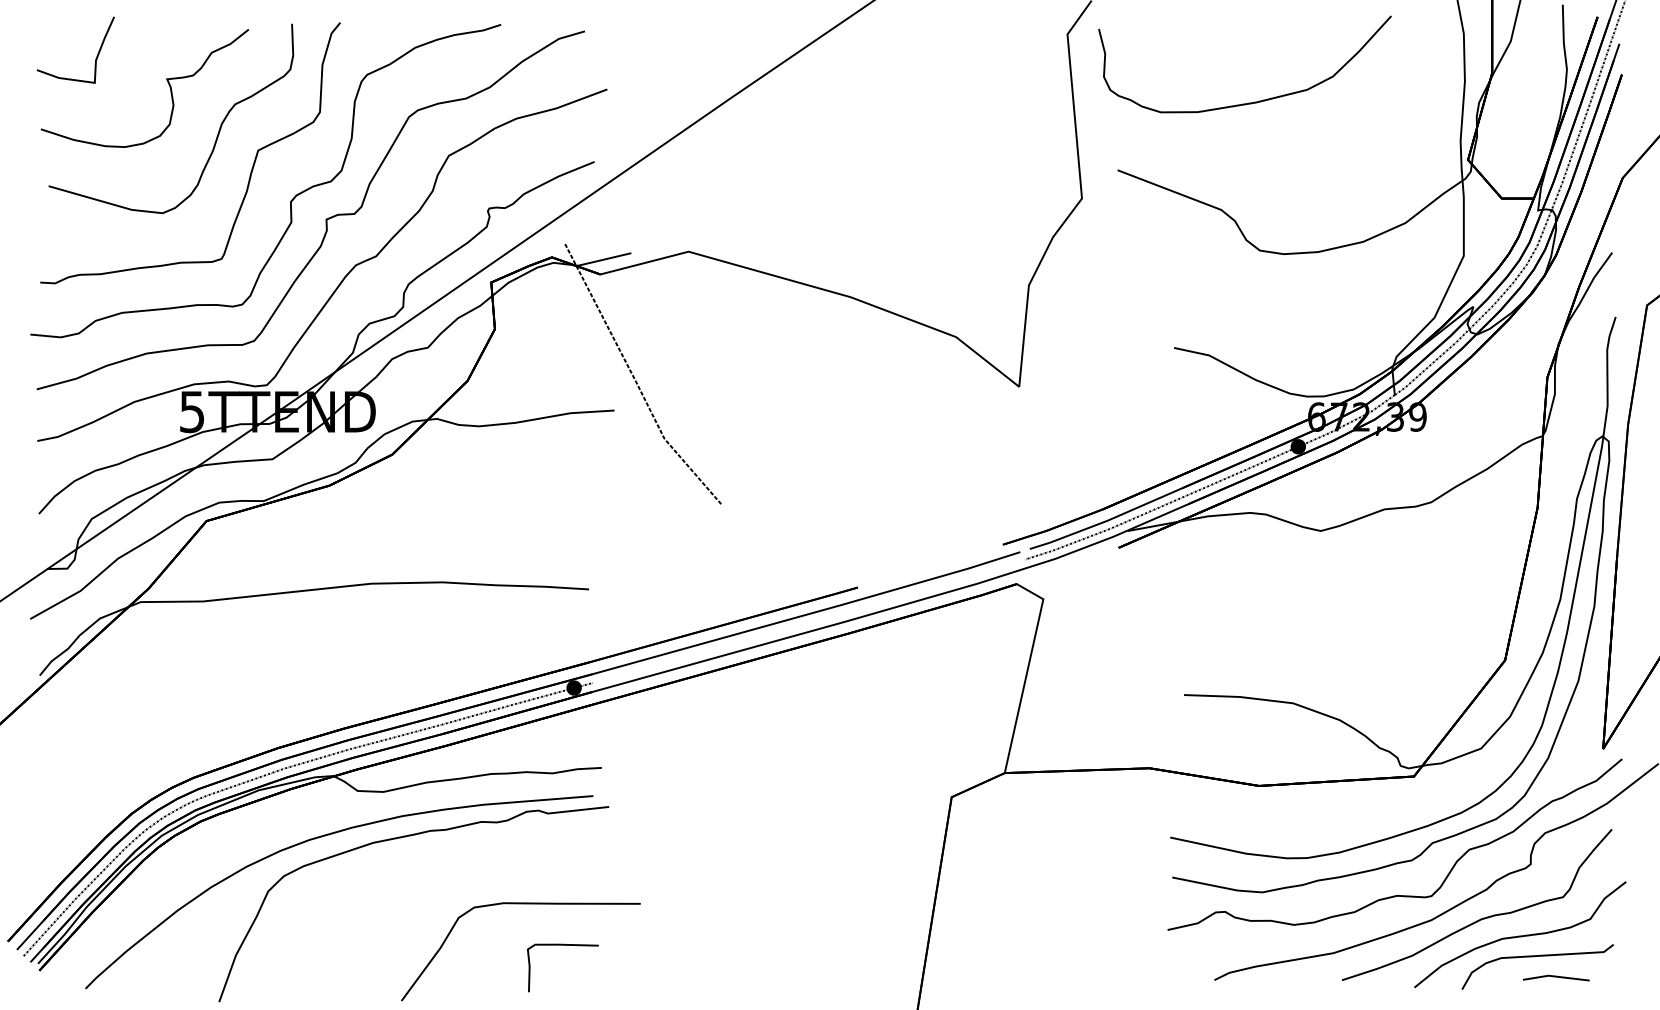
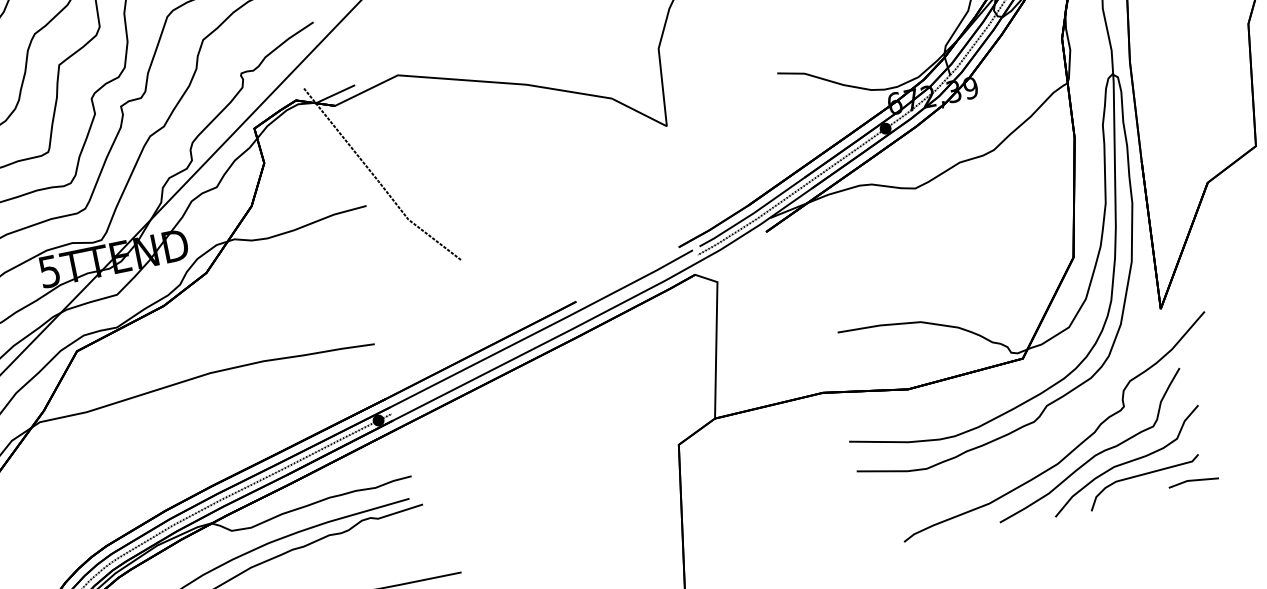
curve: (1397, 894) -> (1028, 449), removed
part: (1556, 977) -> (1193, 481), moved

